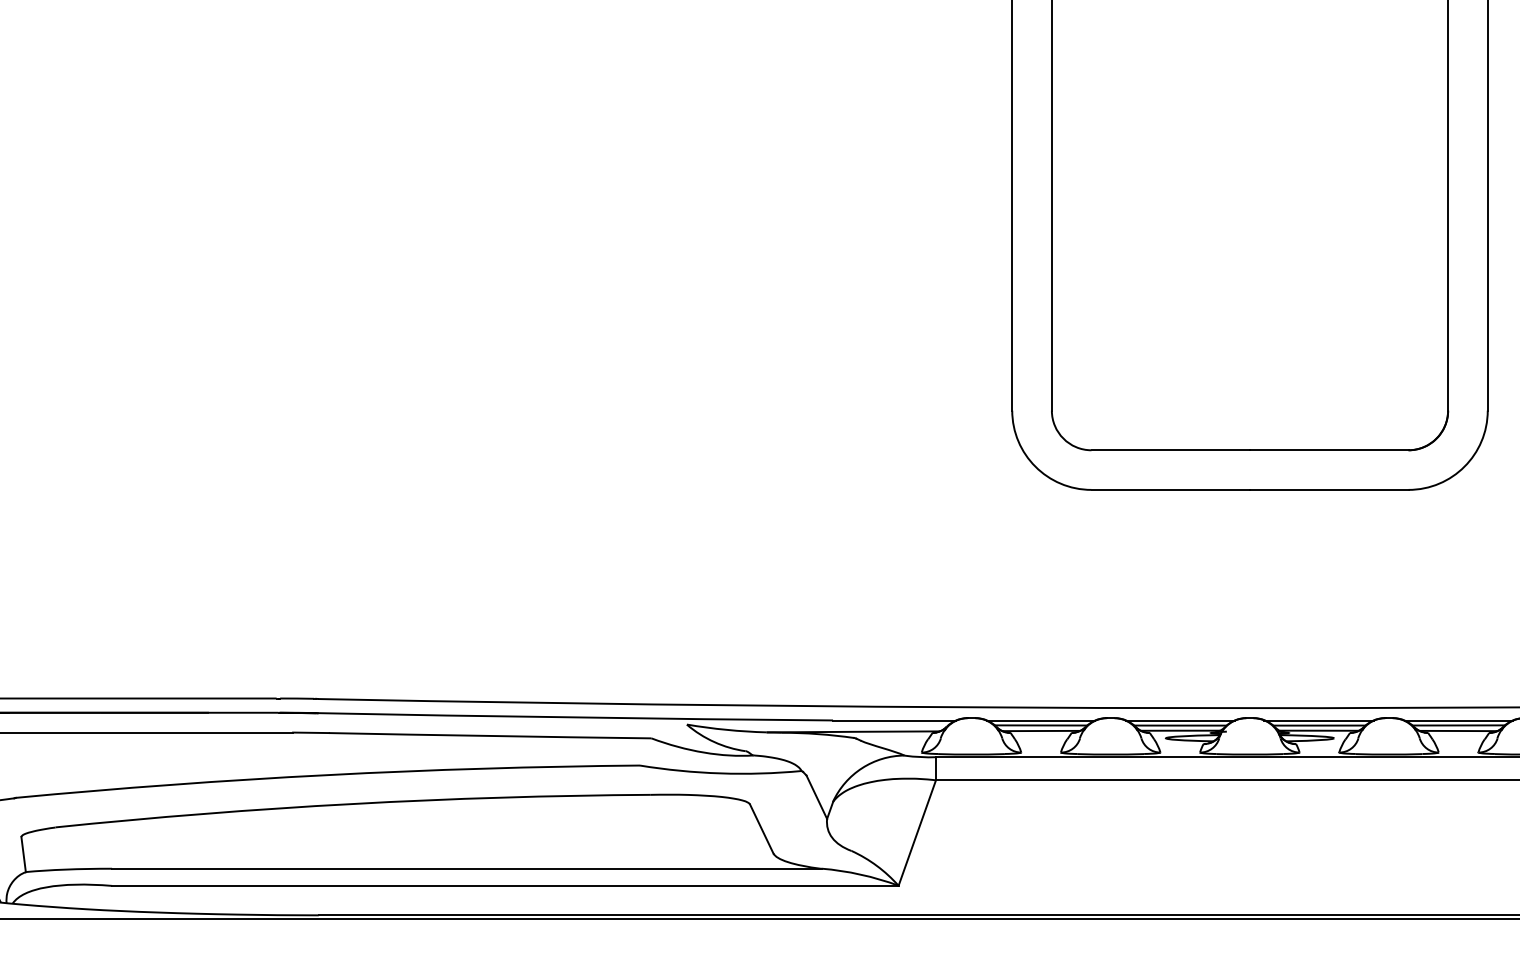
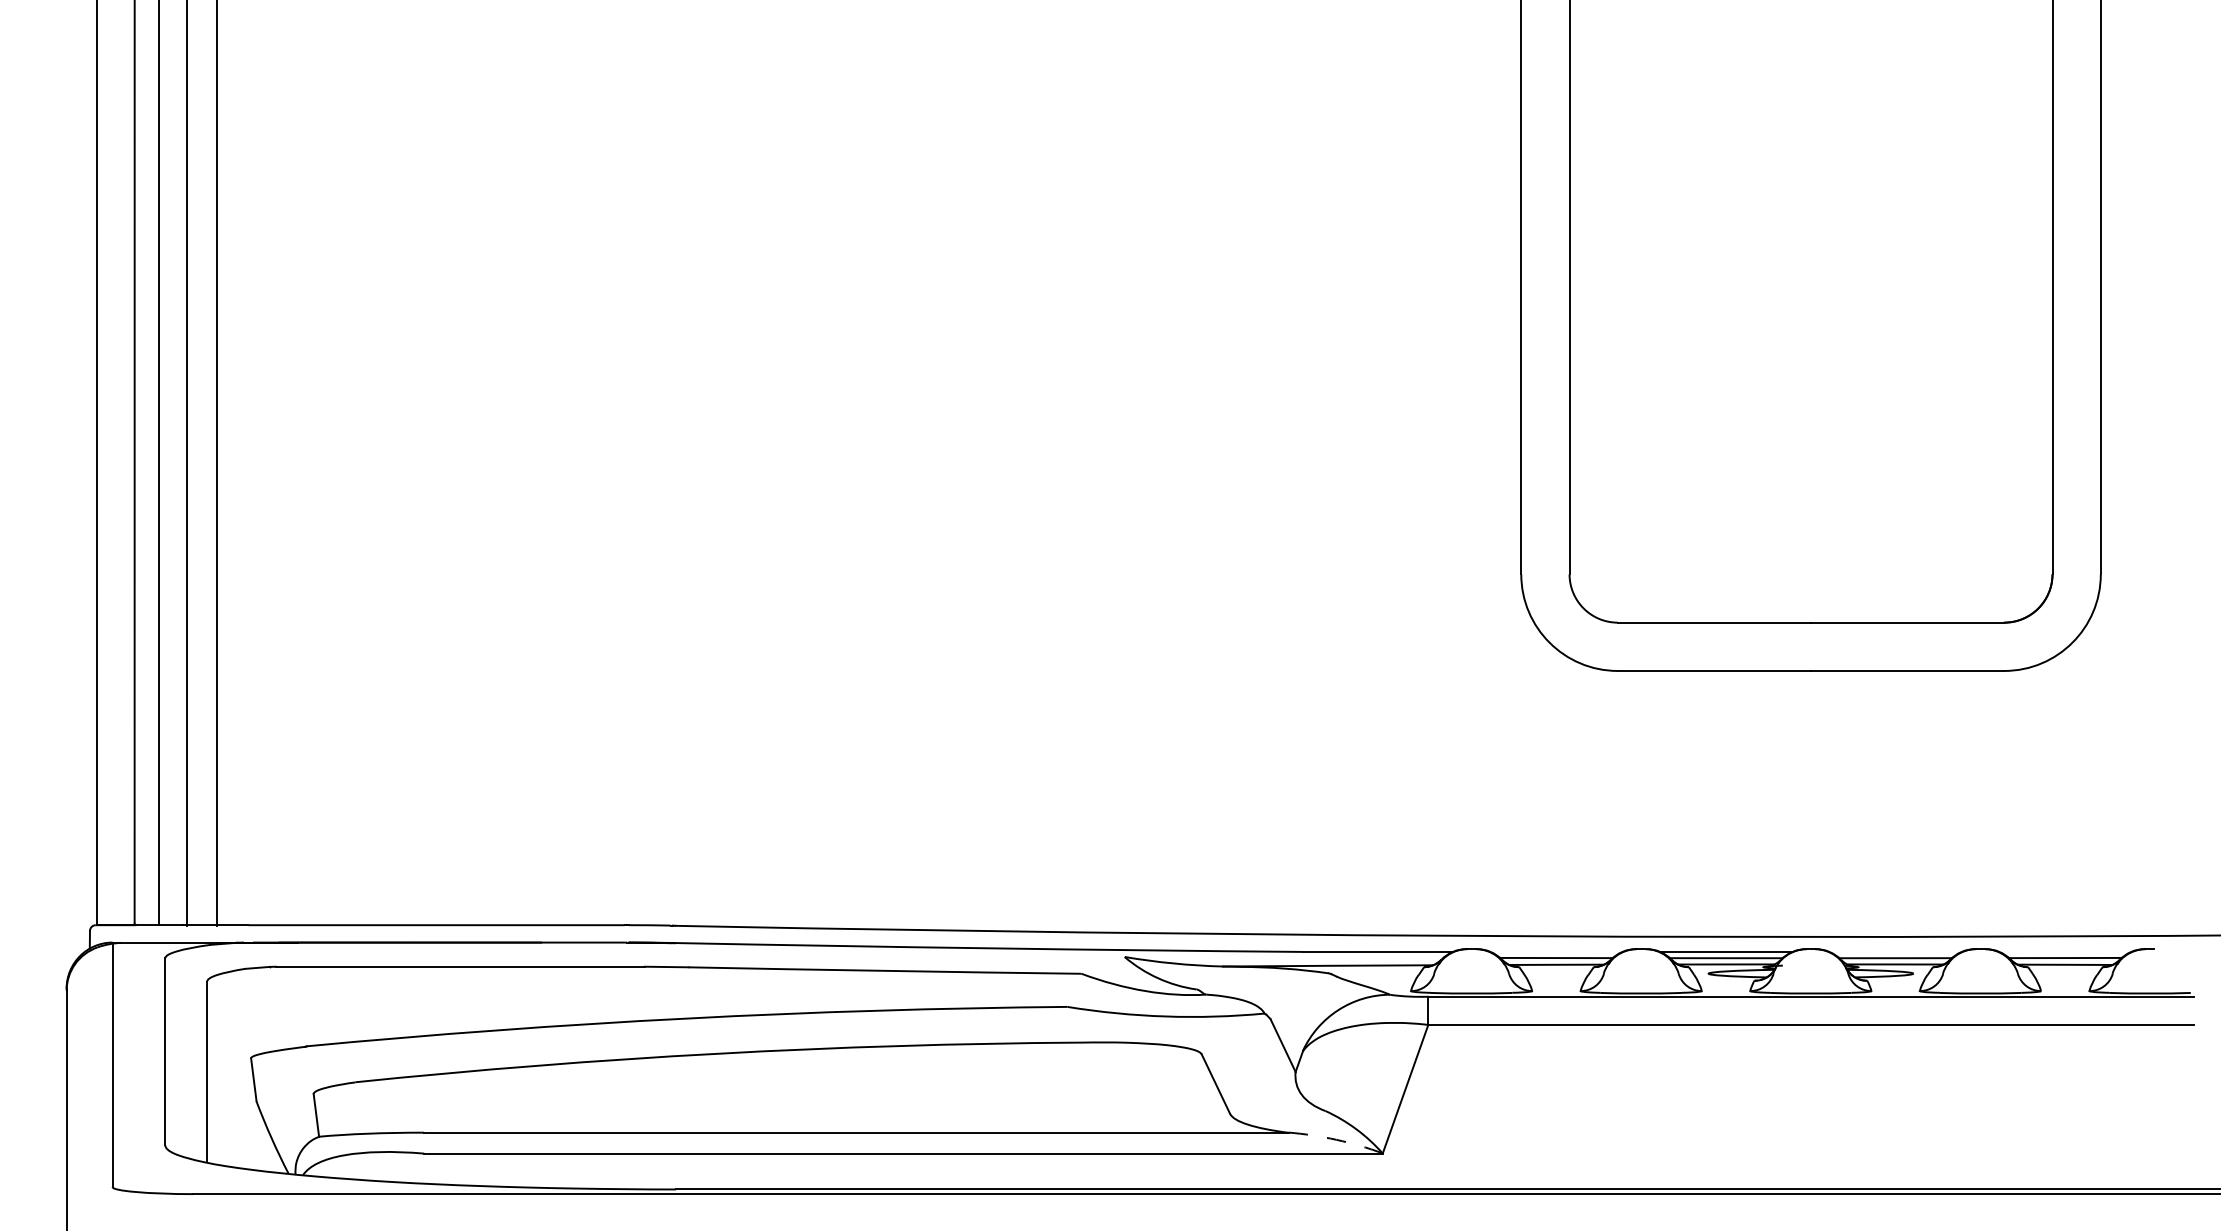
line: (1041, 720) -> (1556, 952), removed
line: (1318, 720) -> (1894, 952), removed
line: (1458, 720) -> (2065, 952), removed
arc: (860, 874) -> (1336, 1139), solid -> dashed

